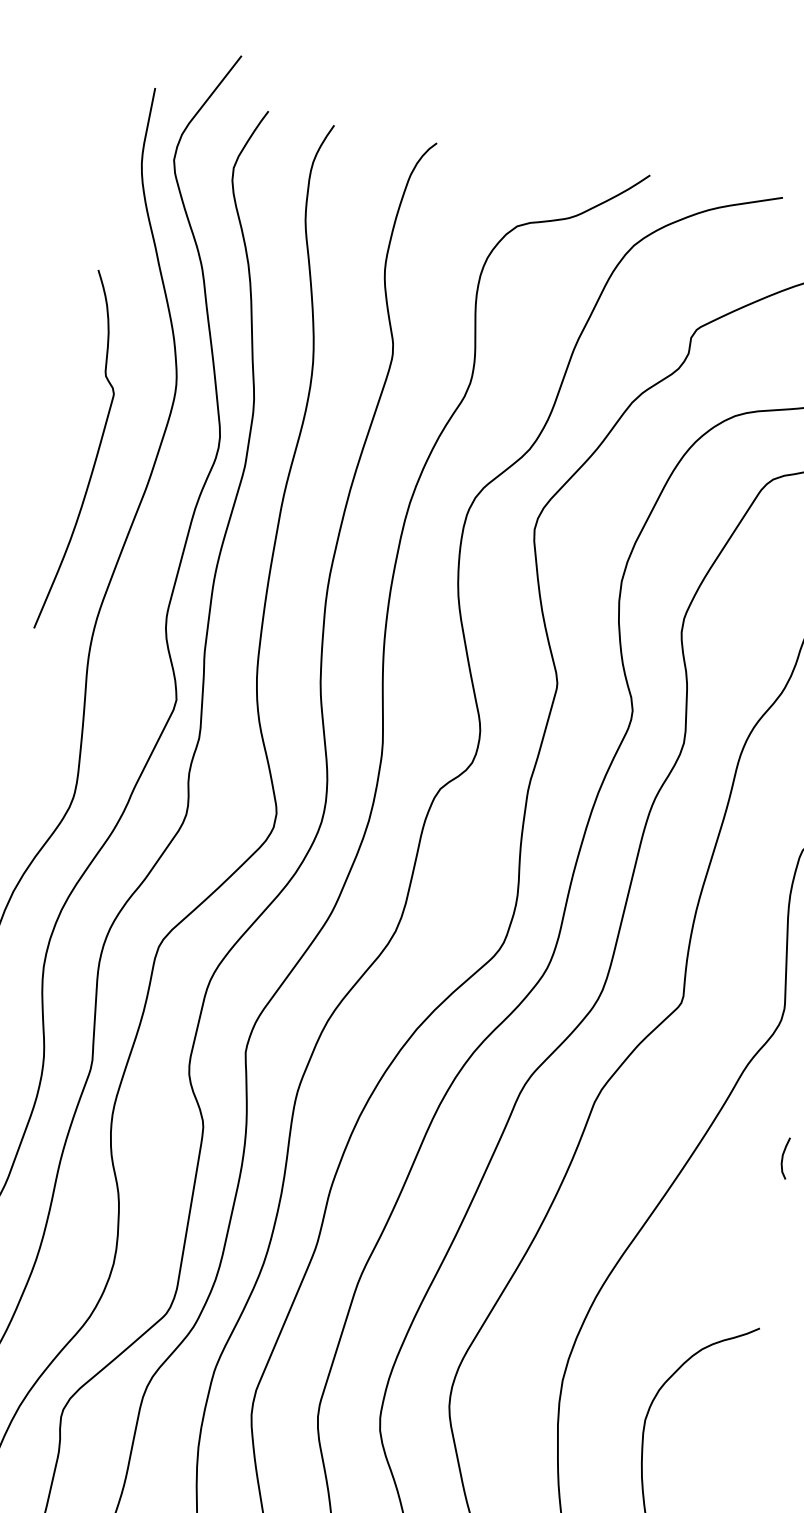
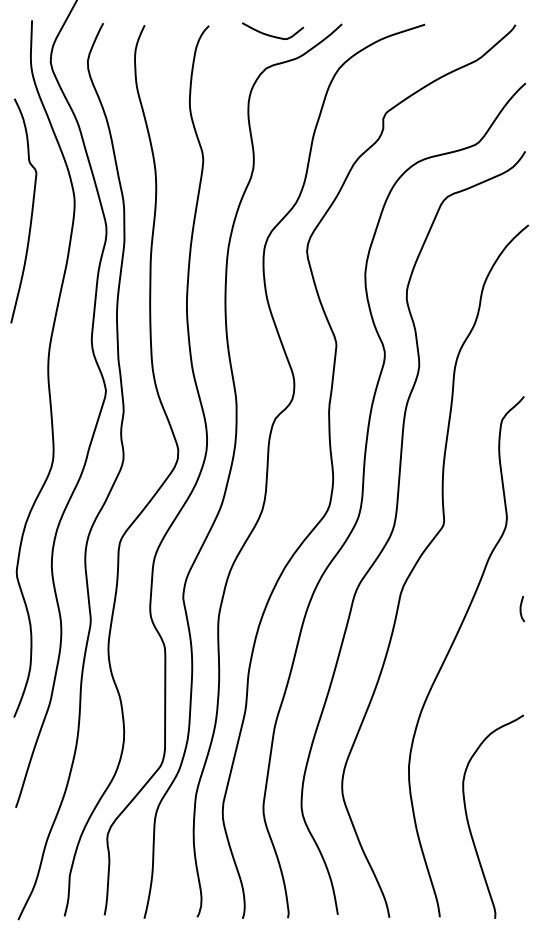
curve: (531, 172) -> (269, 34), added
curve: (96, 453) -> (31, 210), moved

